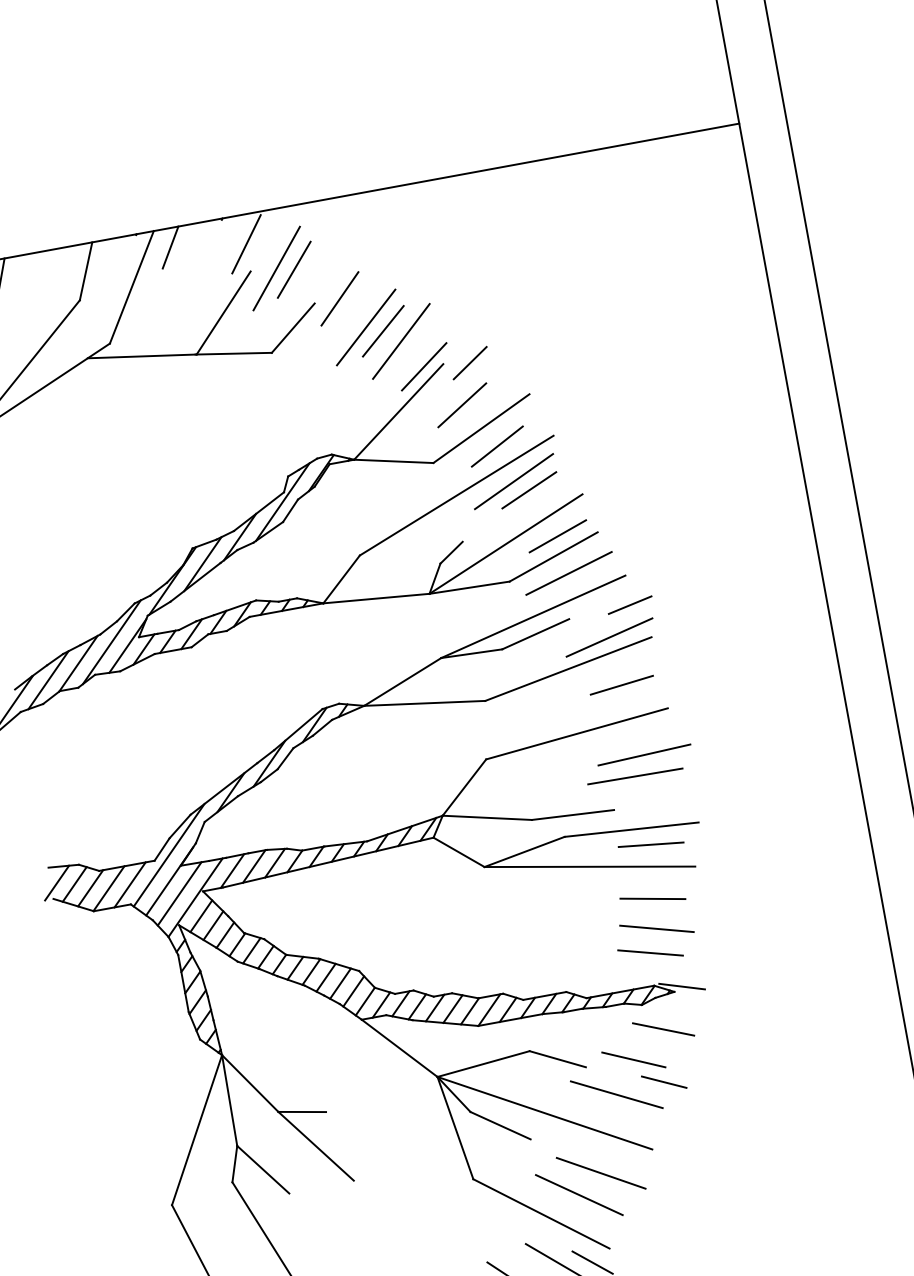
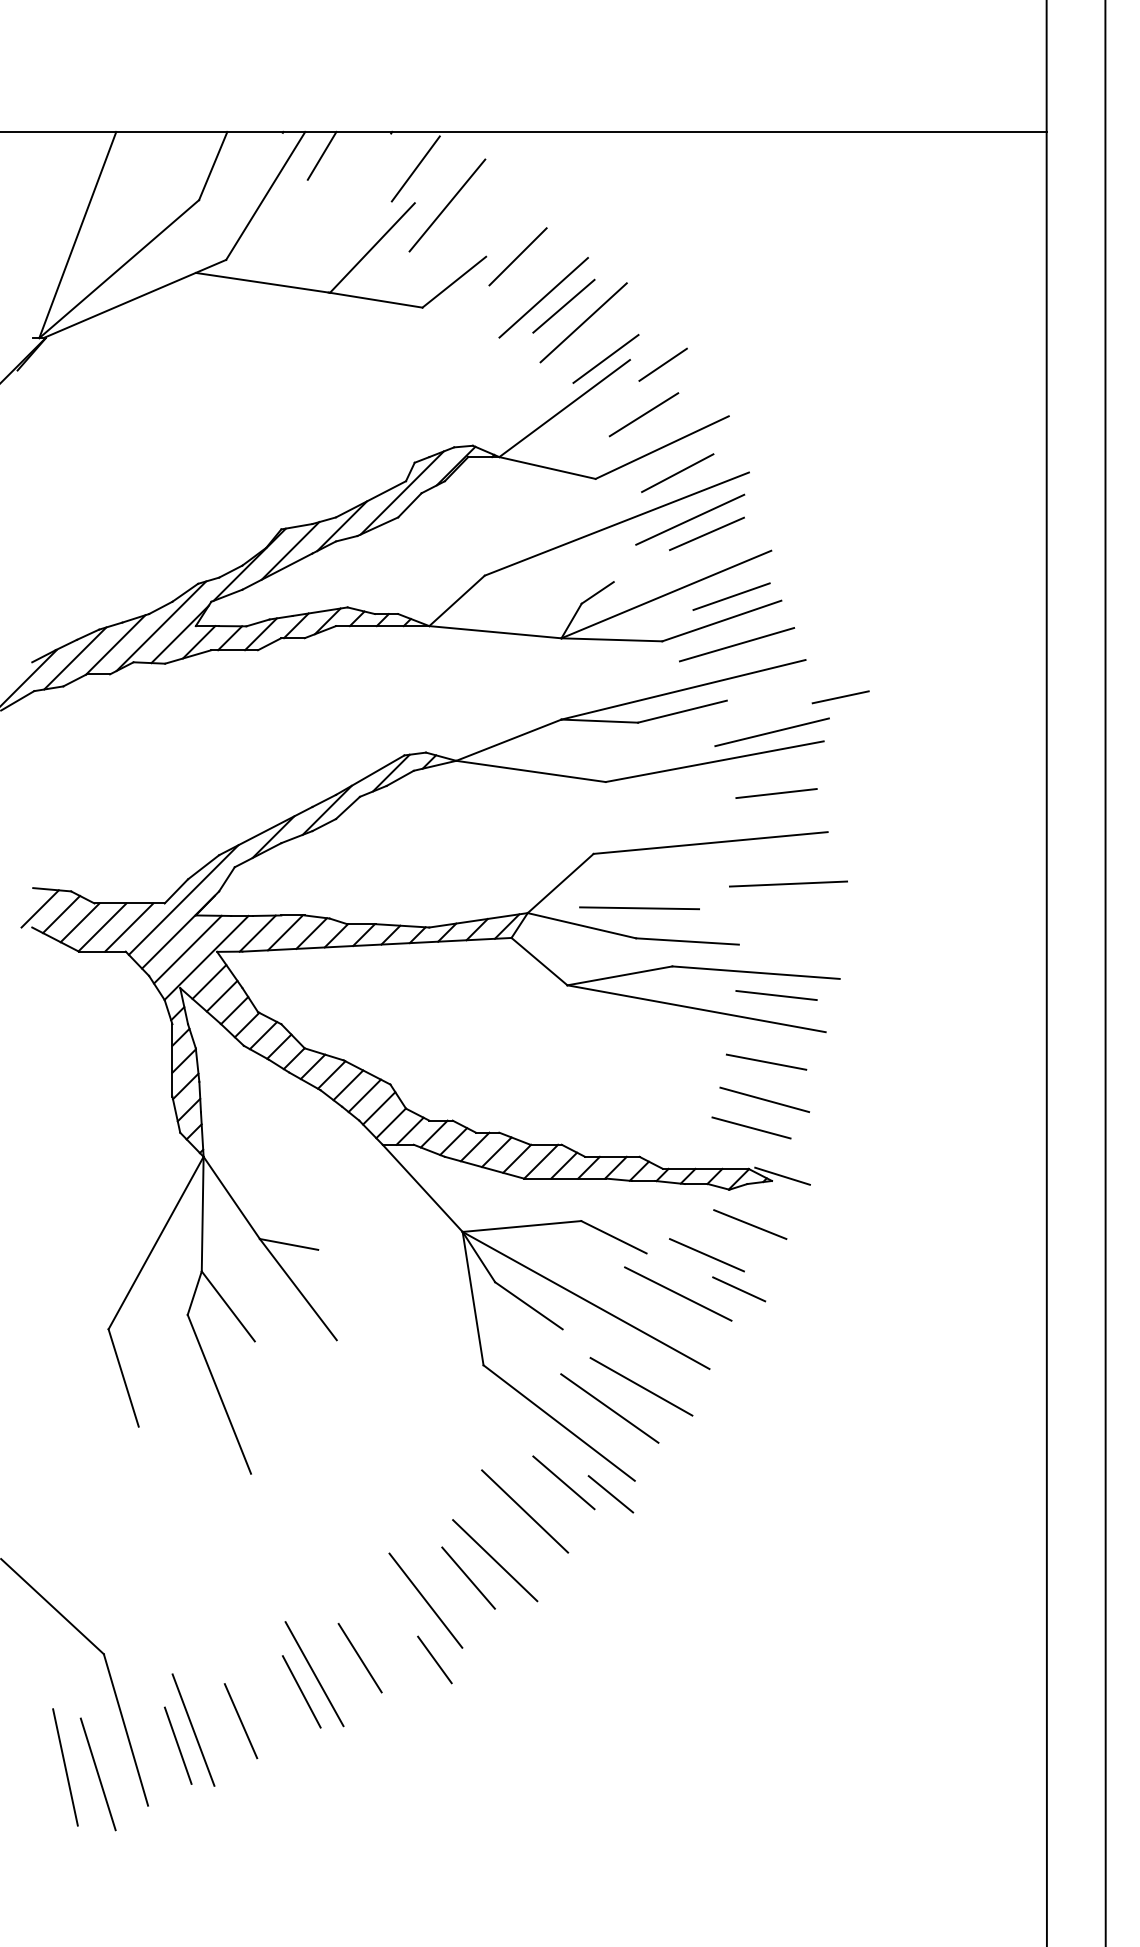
line: (294, 269) -> (468, 210), removed
line: (630, 605) -> (840, 697), moved
line: (635, 776) -> (639, 908), moved

